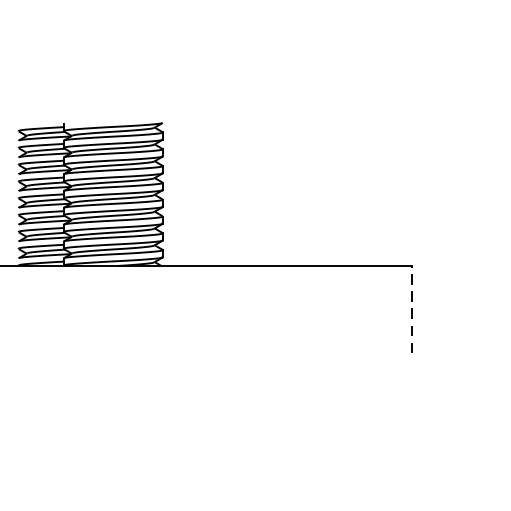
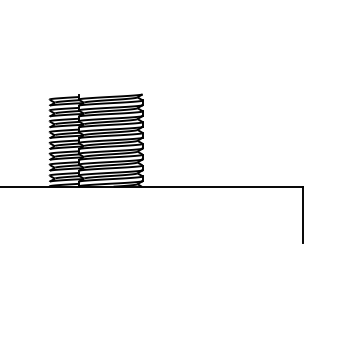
line: (411, 309) -> (303, 214), dashed -> solid

